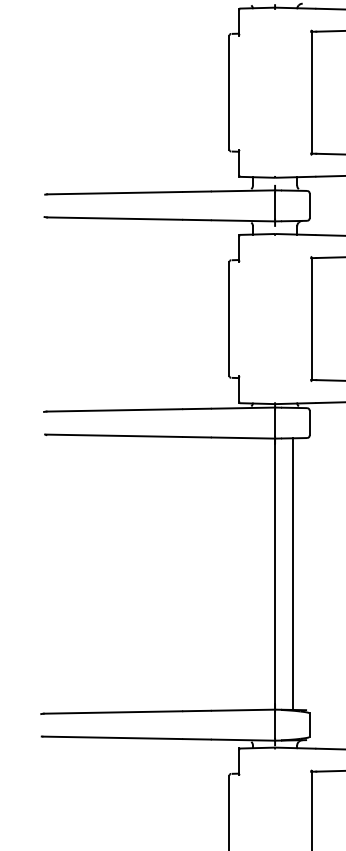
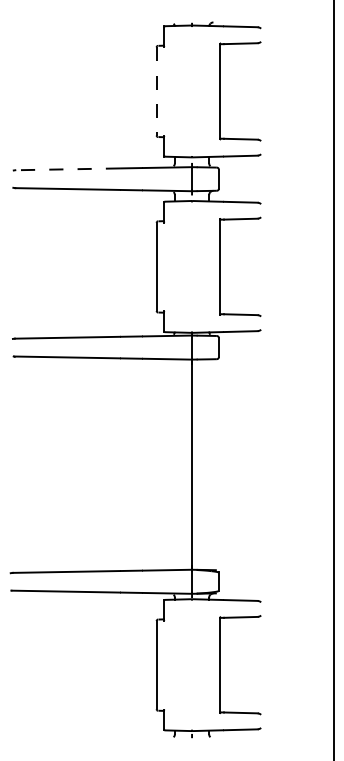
line: (229, 92) -> (156, 91), solid -> dashed
line: (114, 193) -> (67, 169), solid -> dashed
line: (292, 573) -> (205, 464), removed

